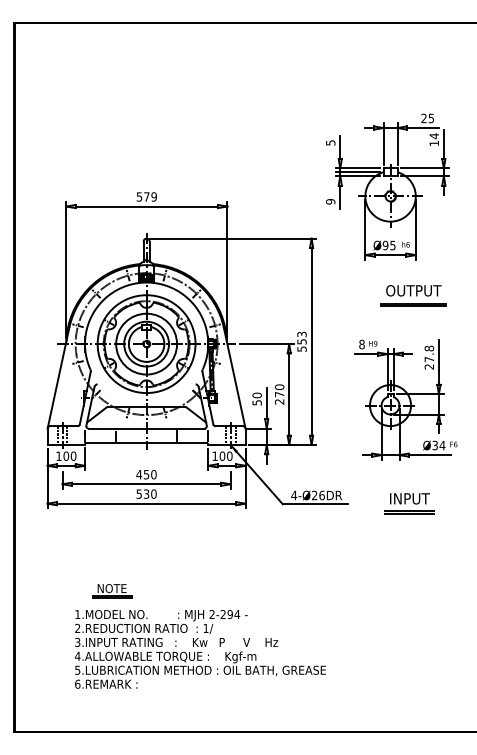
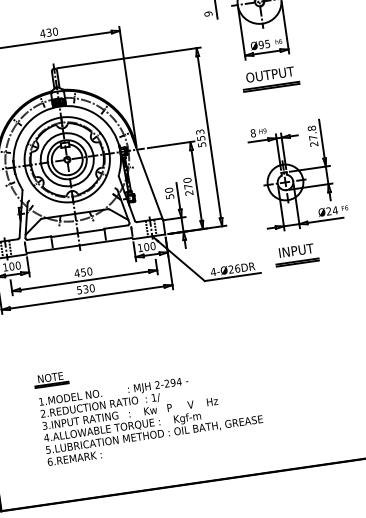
text: (146, 196) -> (48, 32), 579 -> 430
part: (413, 295) -> (270, 78), moved
text: (434, 445) -> (328, 211), Ø34 -> Ø24
part: (409, 503) -> (296, 254), moved
part: (112, 591) -> (51, 380), moved

